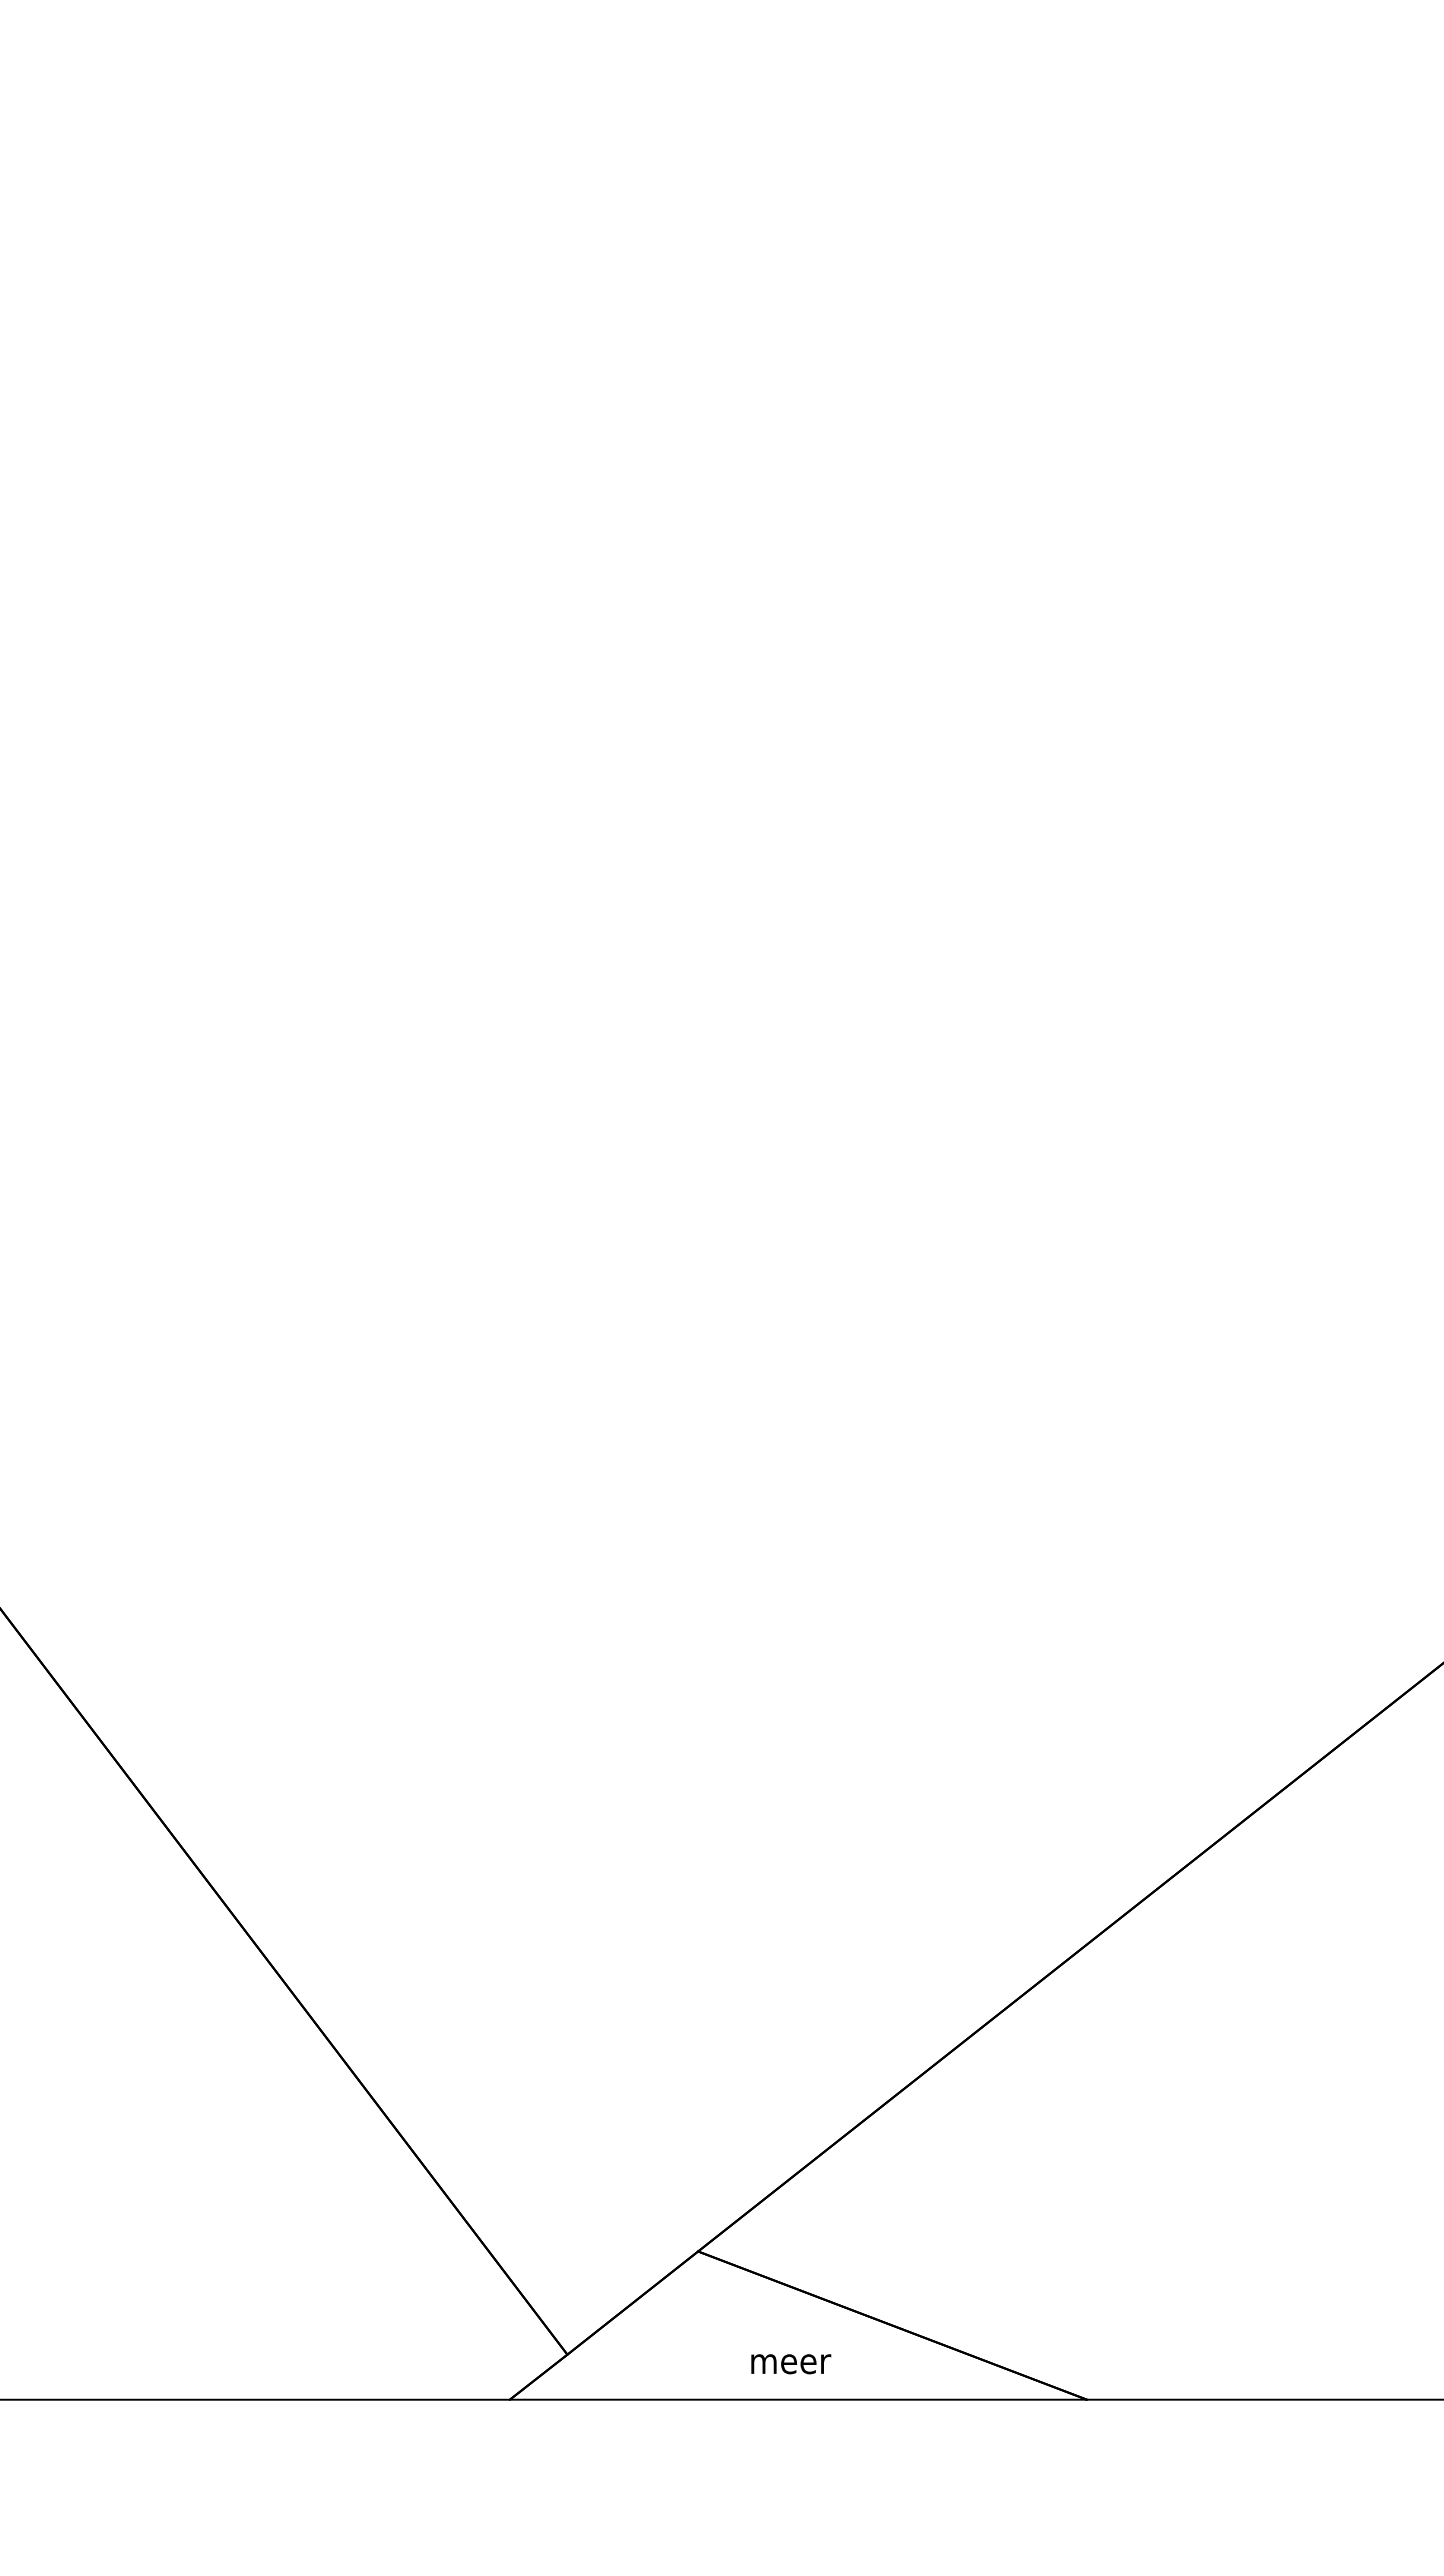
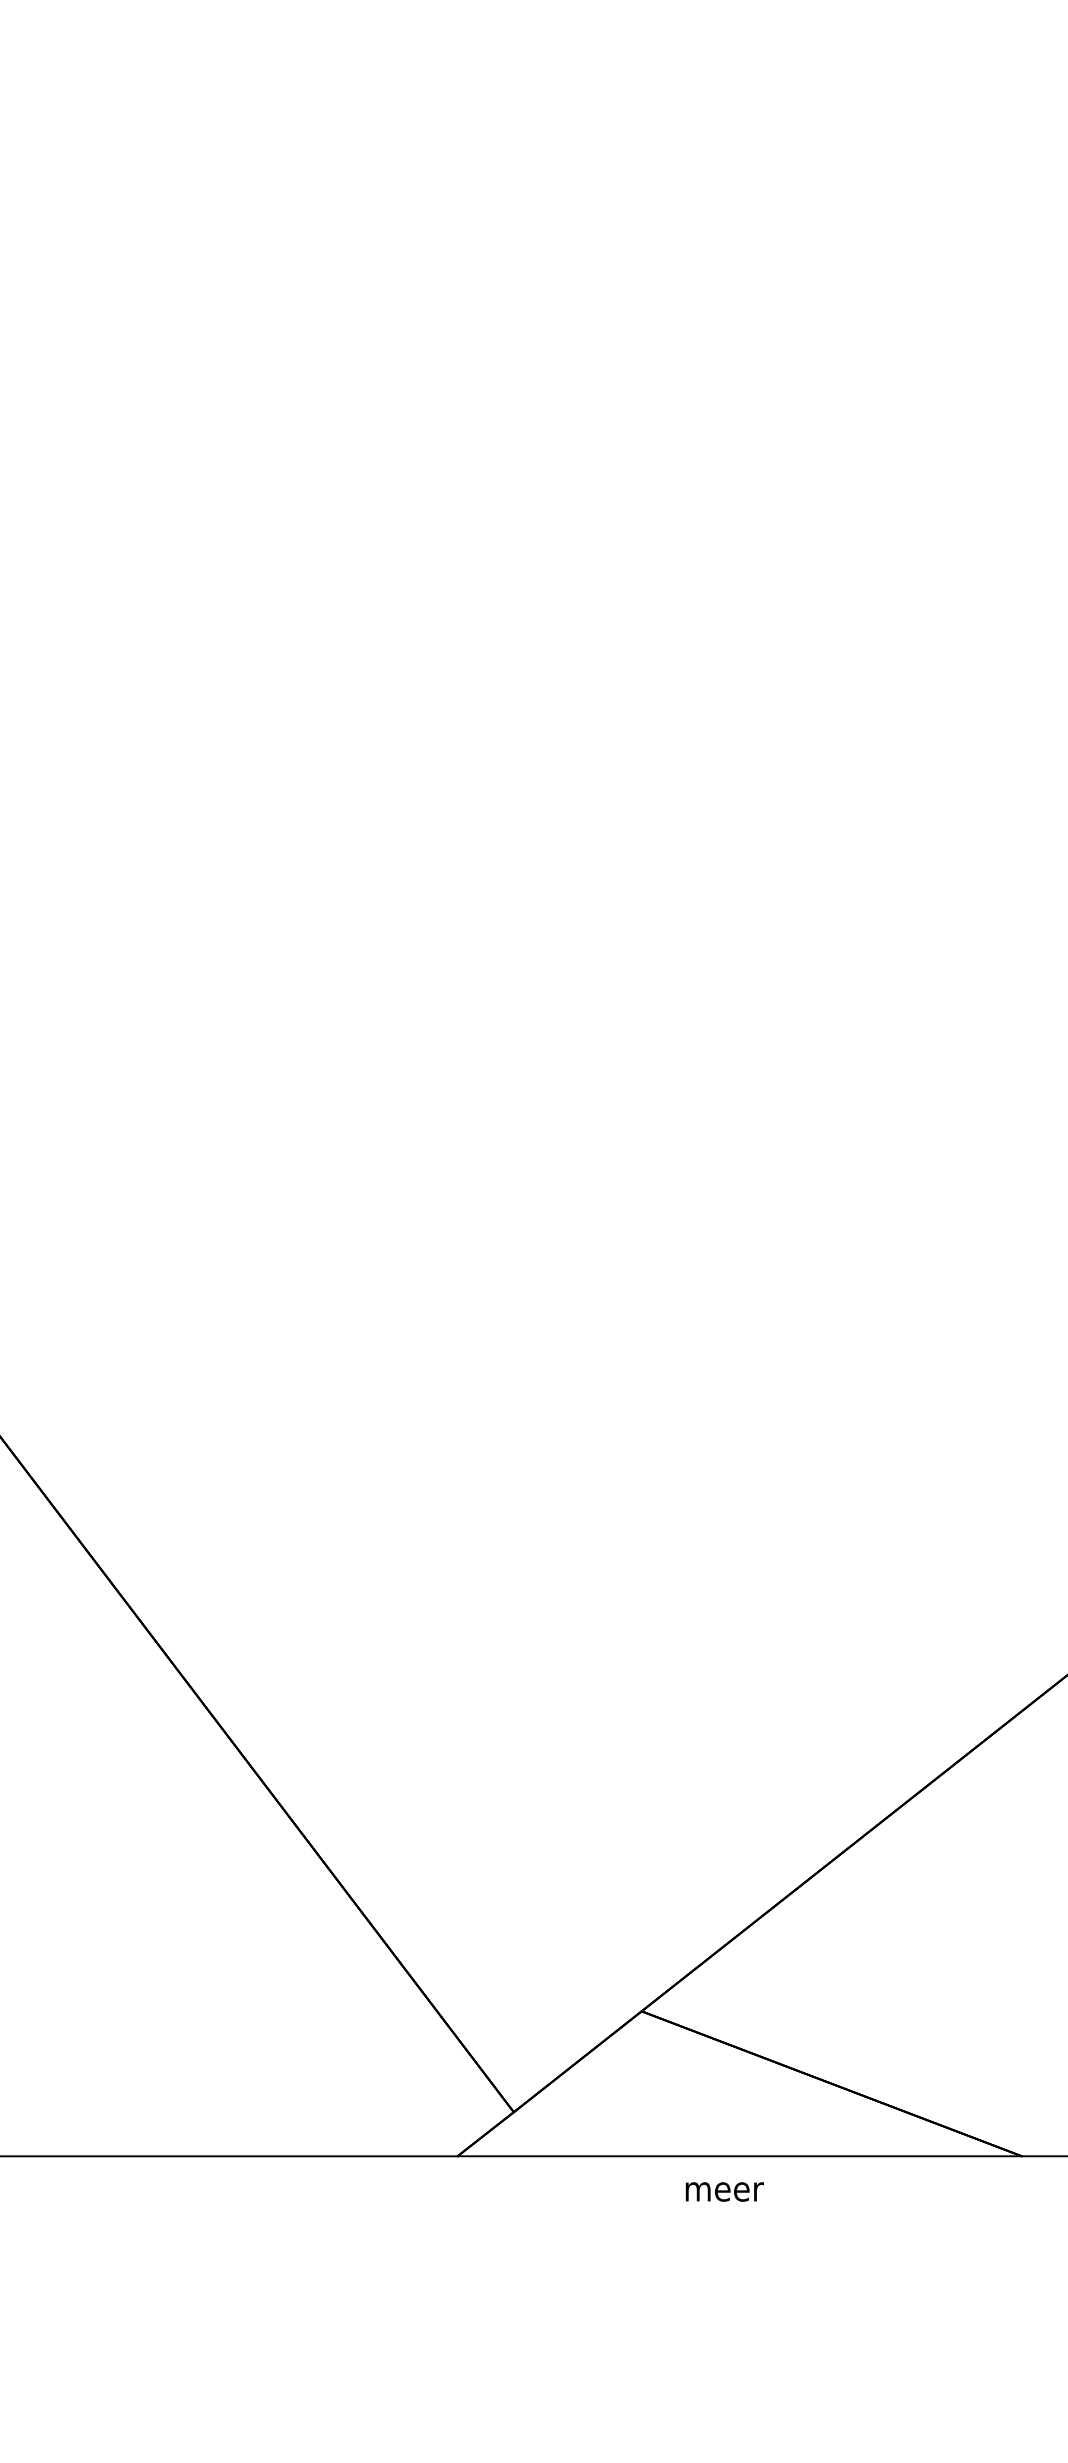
text: (791, 2364) -> (725, 2192), moved

